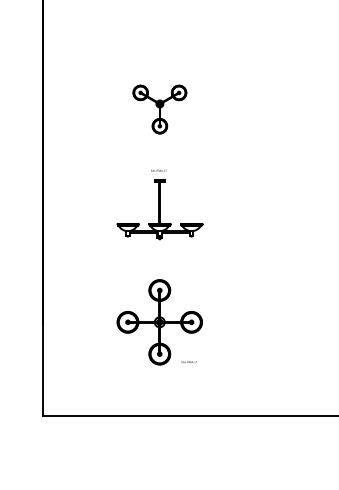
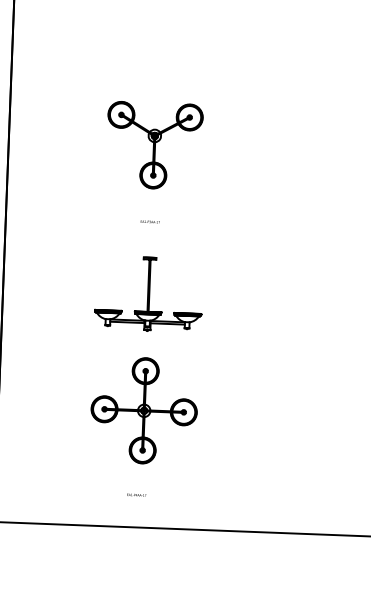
part: (159, 109) -> (154, 145), size x1.43
part: (159, 209) -> (148, 293), moved
text: (188, 362) -> (135, 495), moved

